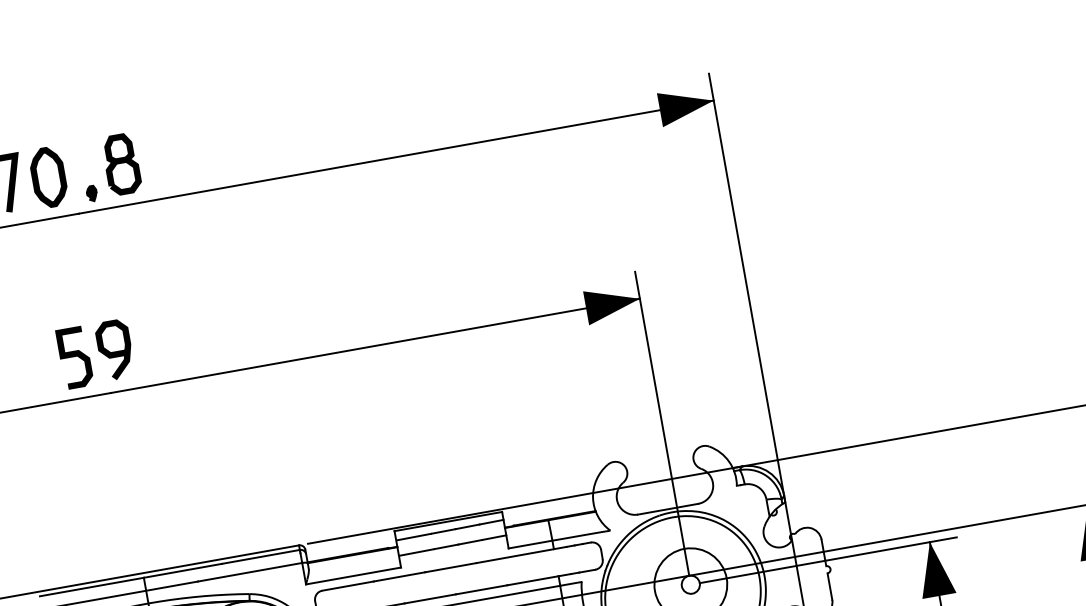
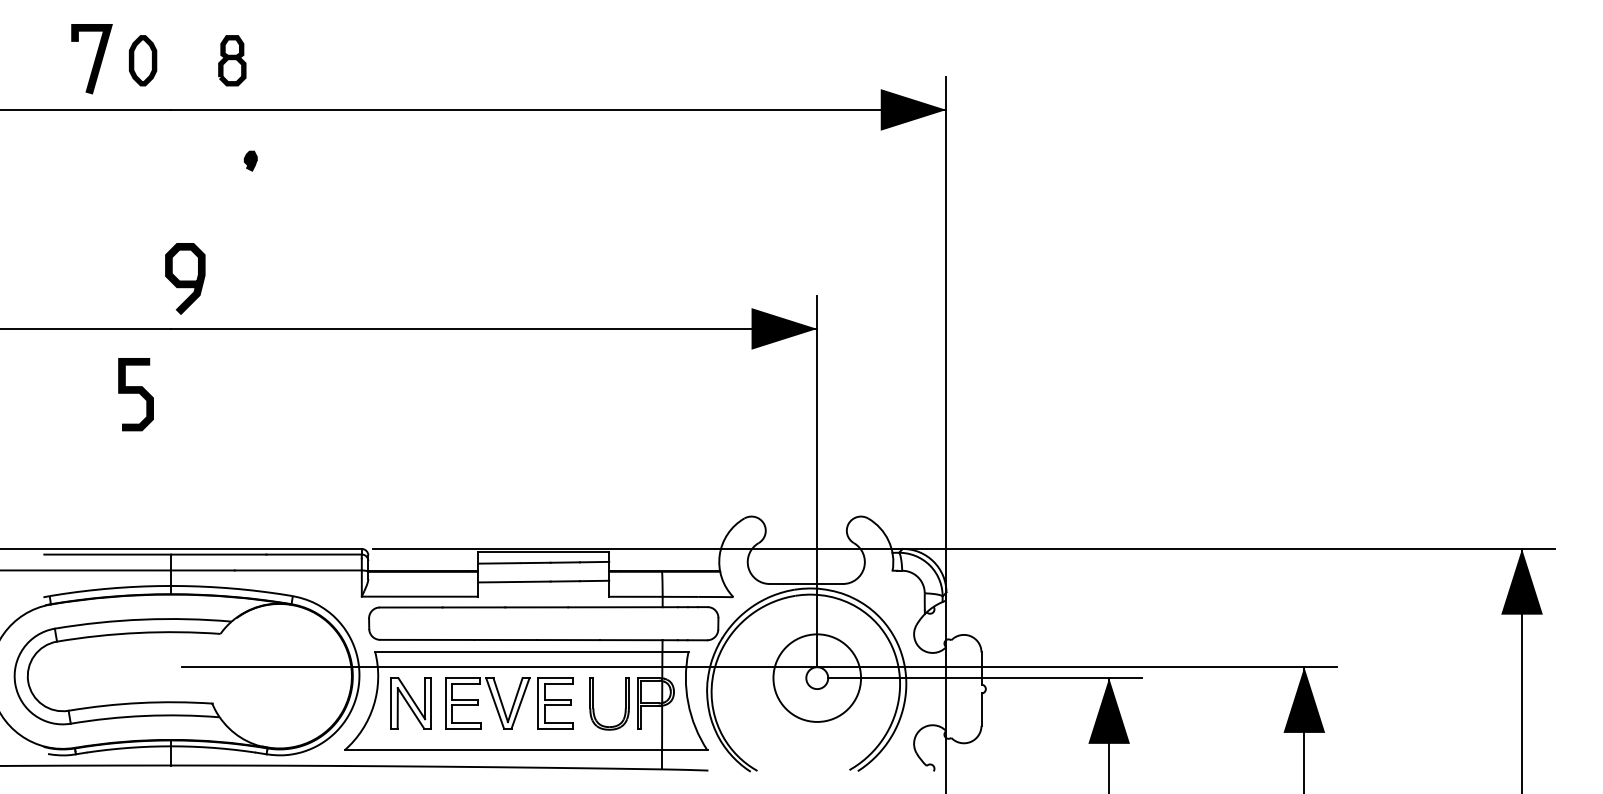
part: (121, 164) -> (232, 60), size x0.7
part: (48, 177) -> (142, 60), size x0.7
part: (91, 193) -> (250, 160), moved
curve: (74, 356) -> (135, 393), moved

